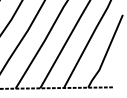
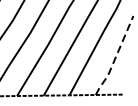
line: (106, 53) -> (115, 57), solid -> dashed

